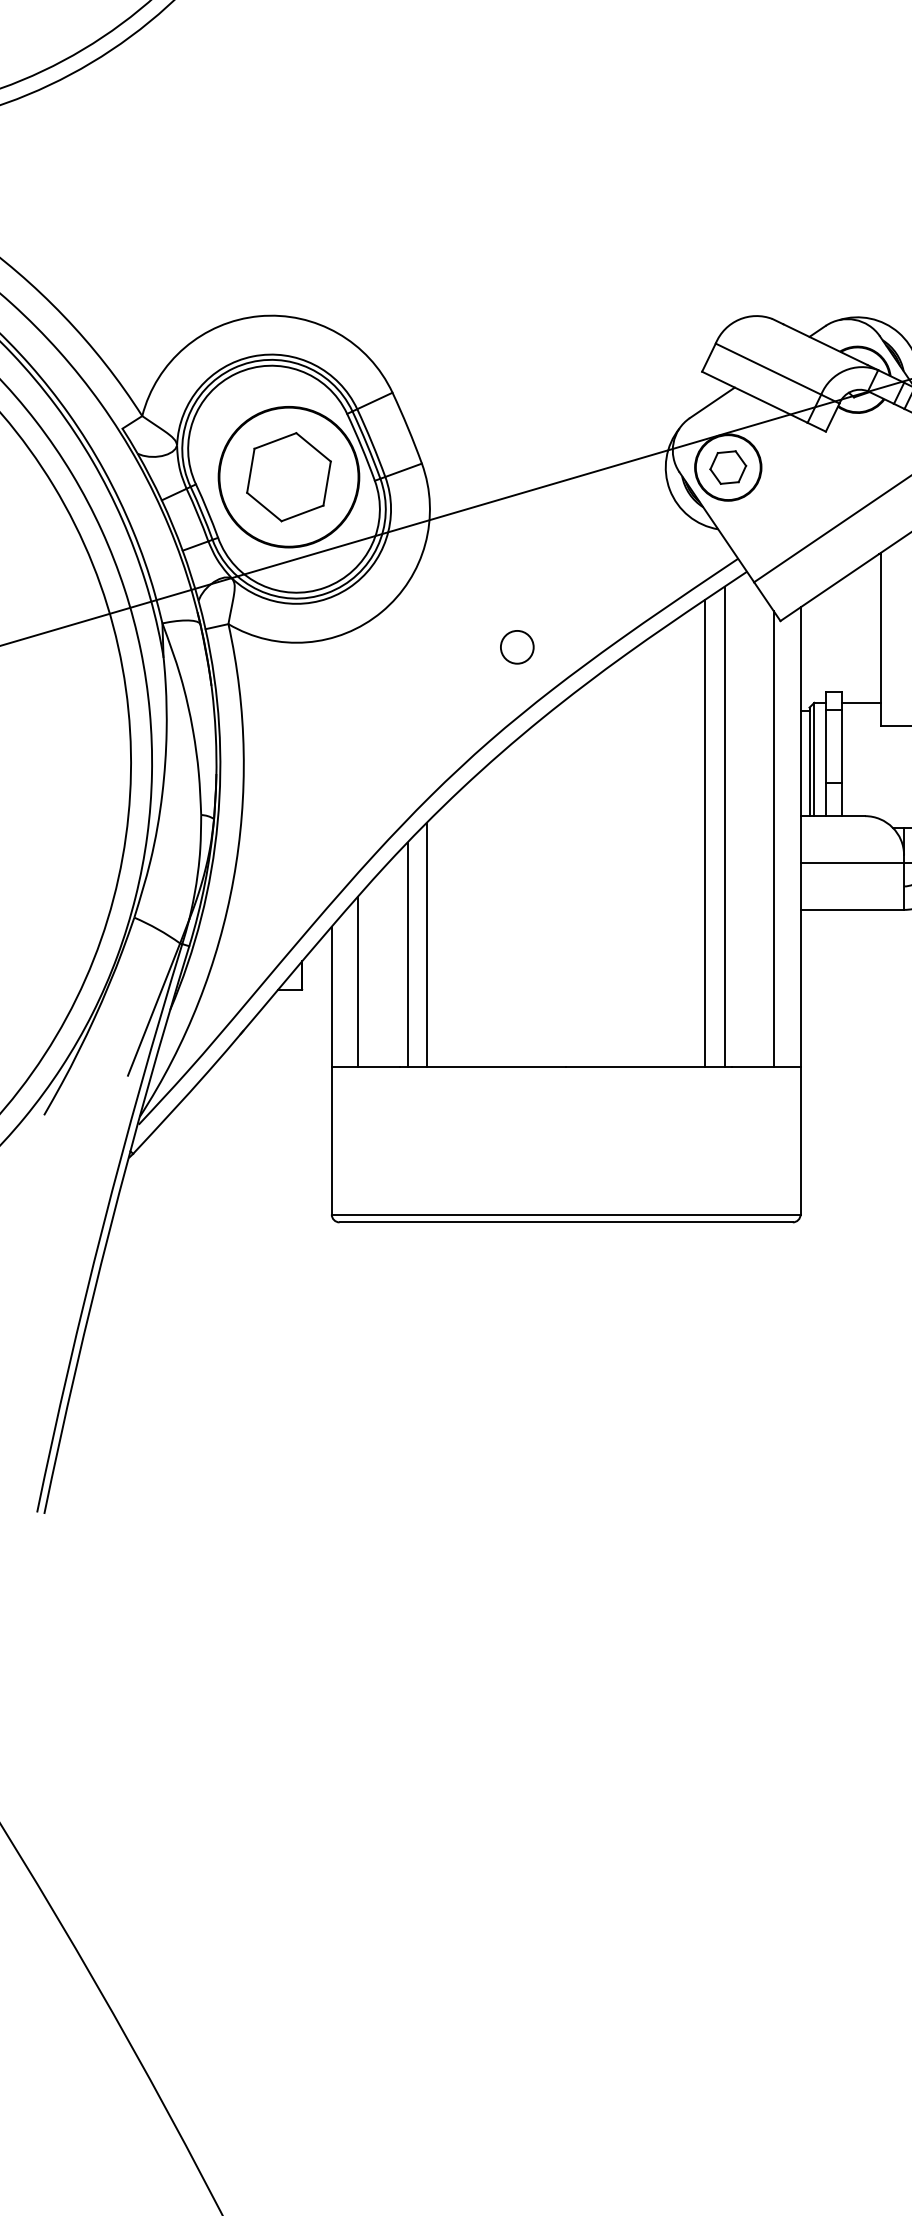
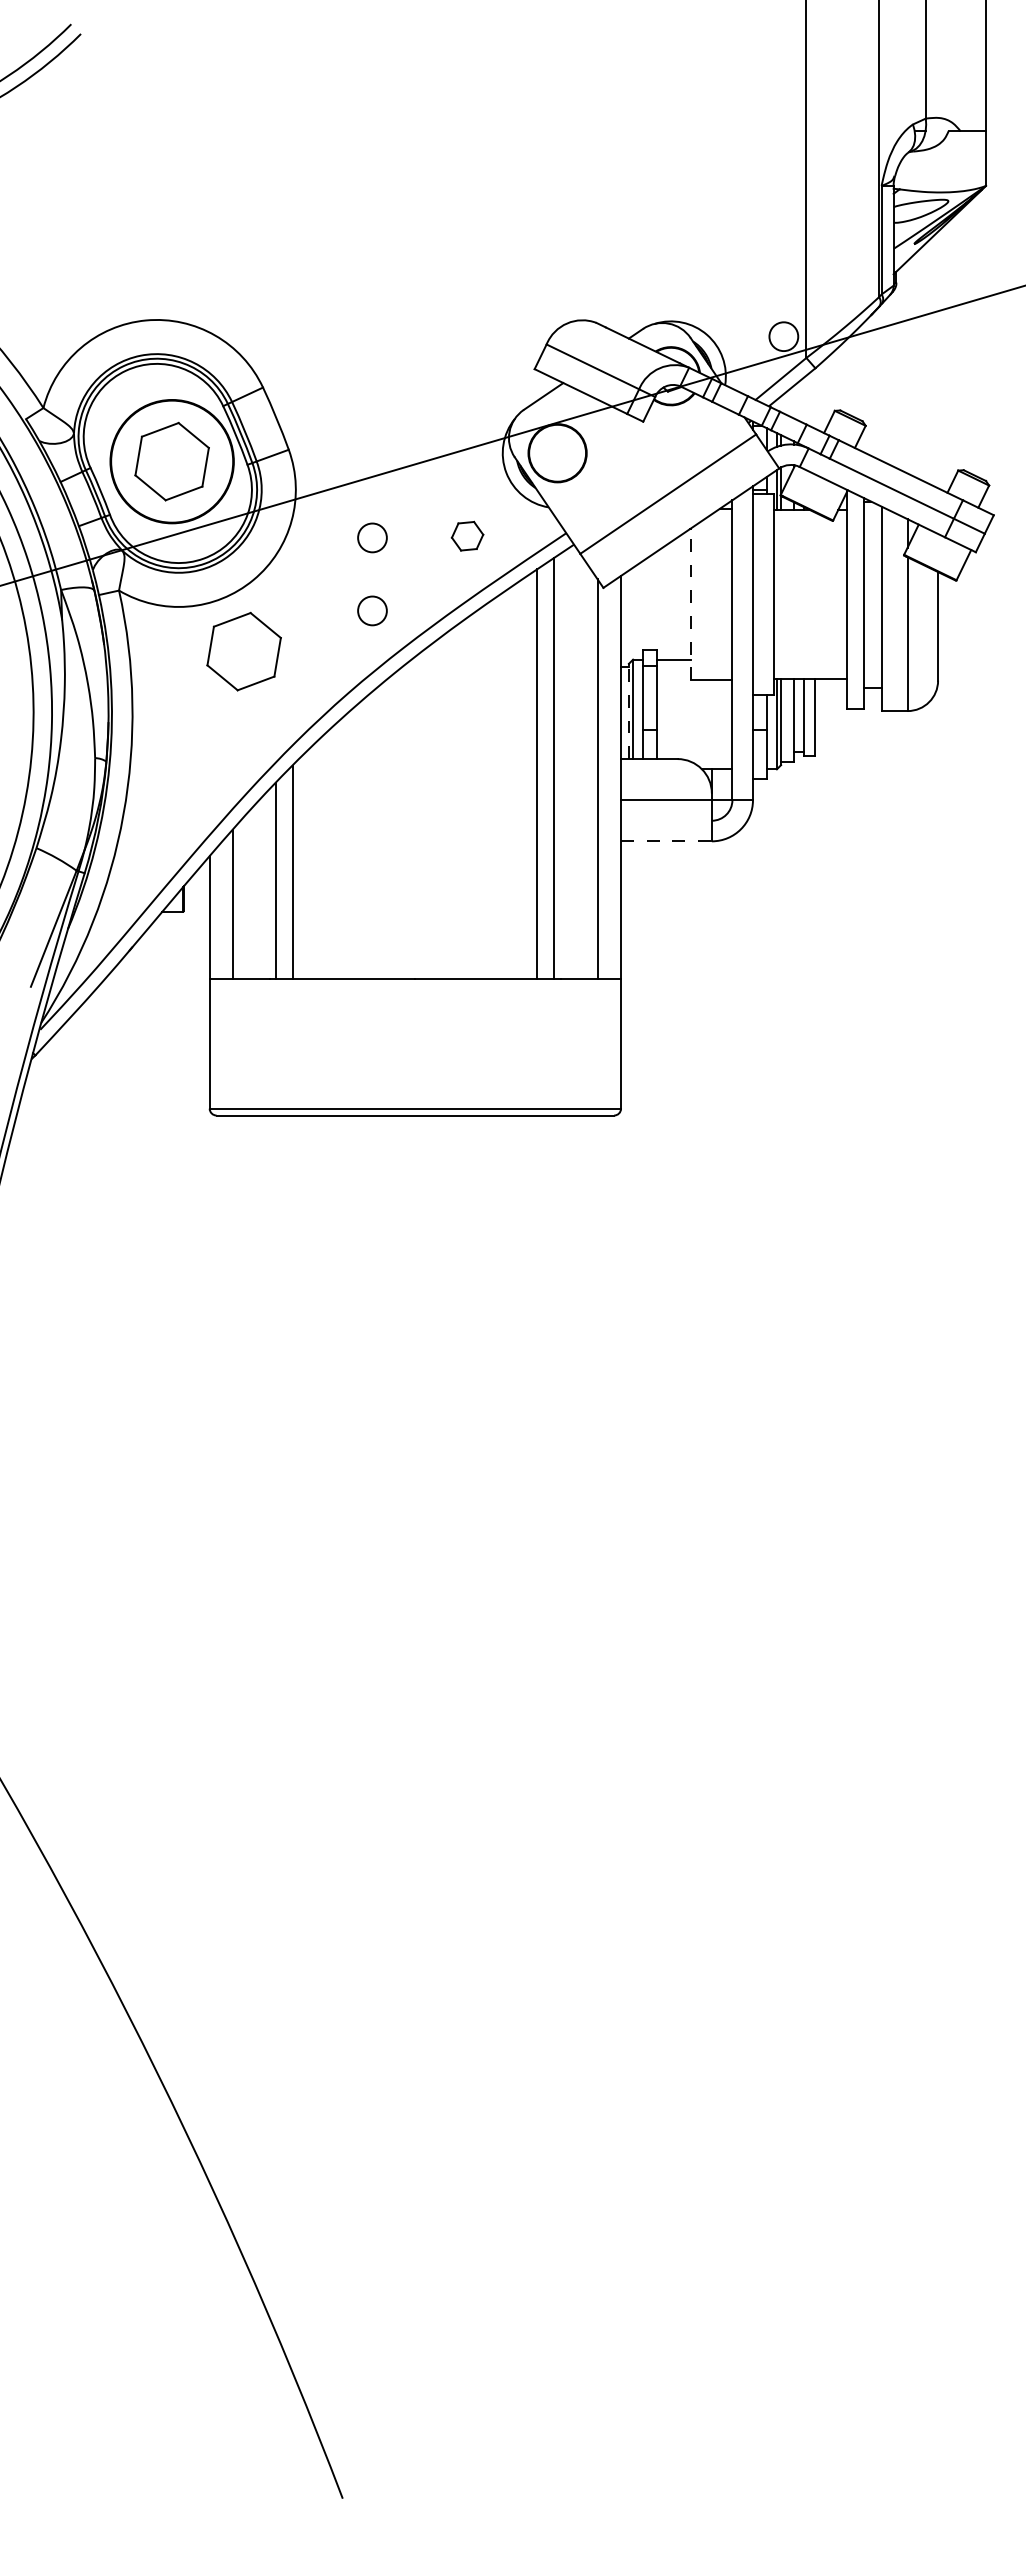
part: (728, 466) -> (467, 535), moved
circle: (517, 563) -> (372, 537), added
line: (880, 639) -> (691, 604), solid -> dashed
part: (370, 693) -> (243, 651), added
line: (809, 763) -> (628, 712), solid -> dashed
line: (852, 910) -> (666, 841), solid -> dashed

